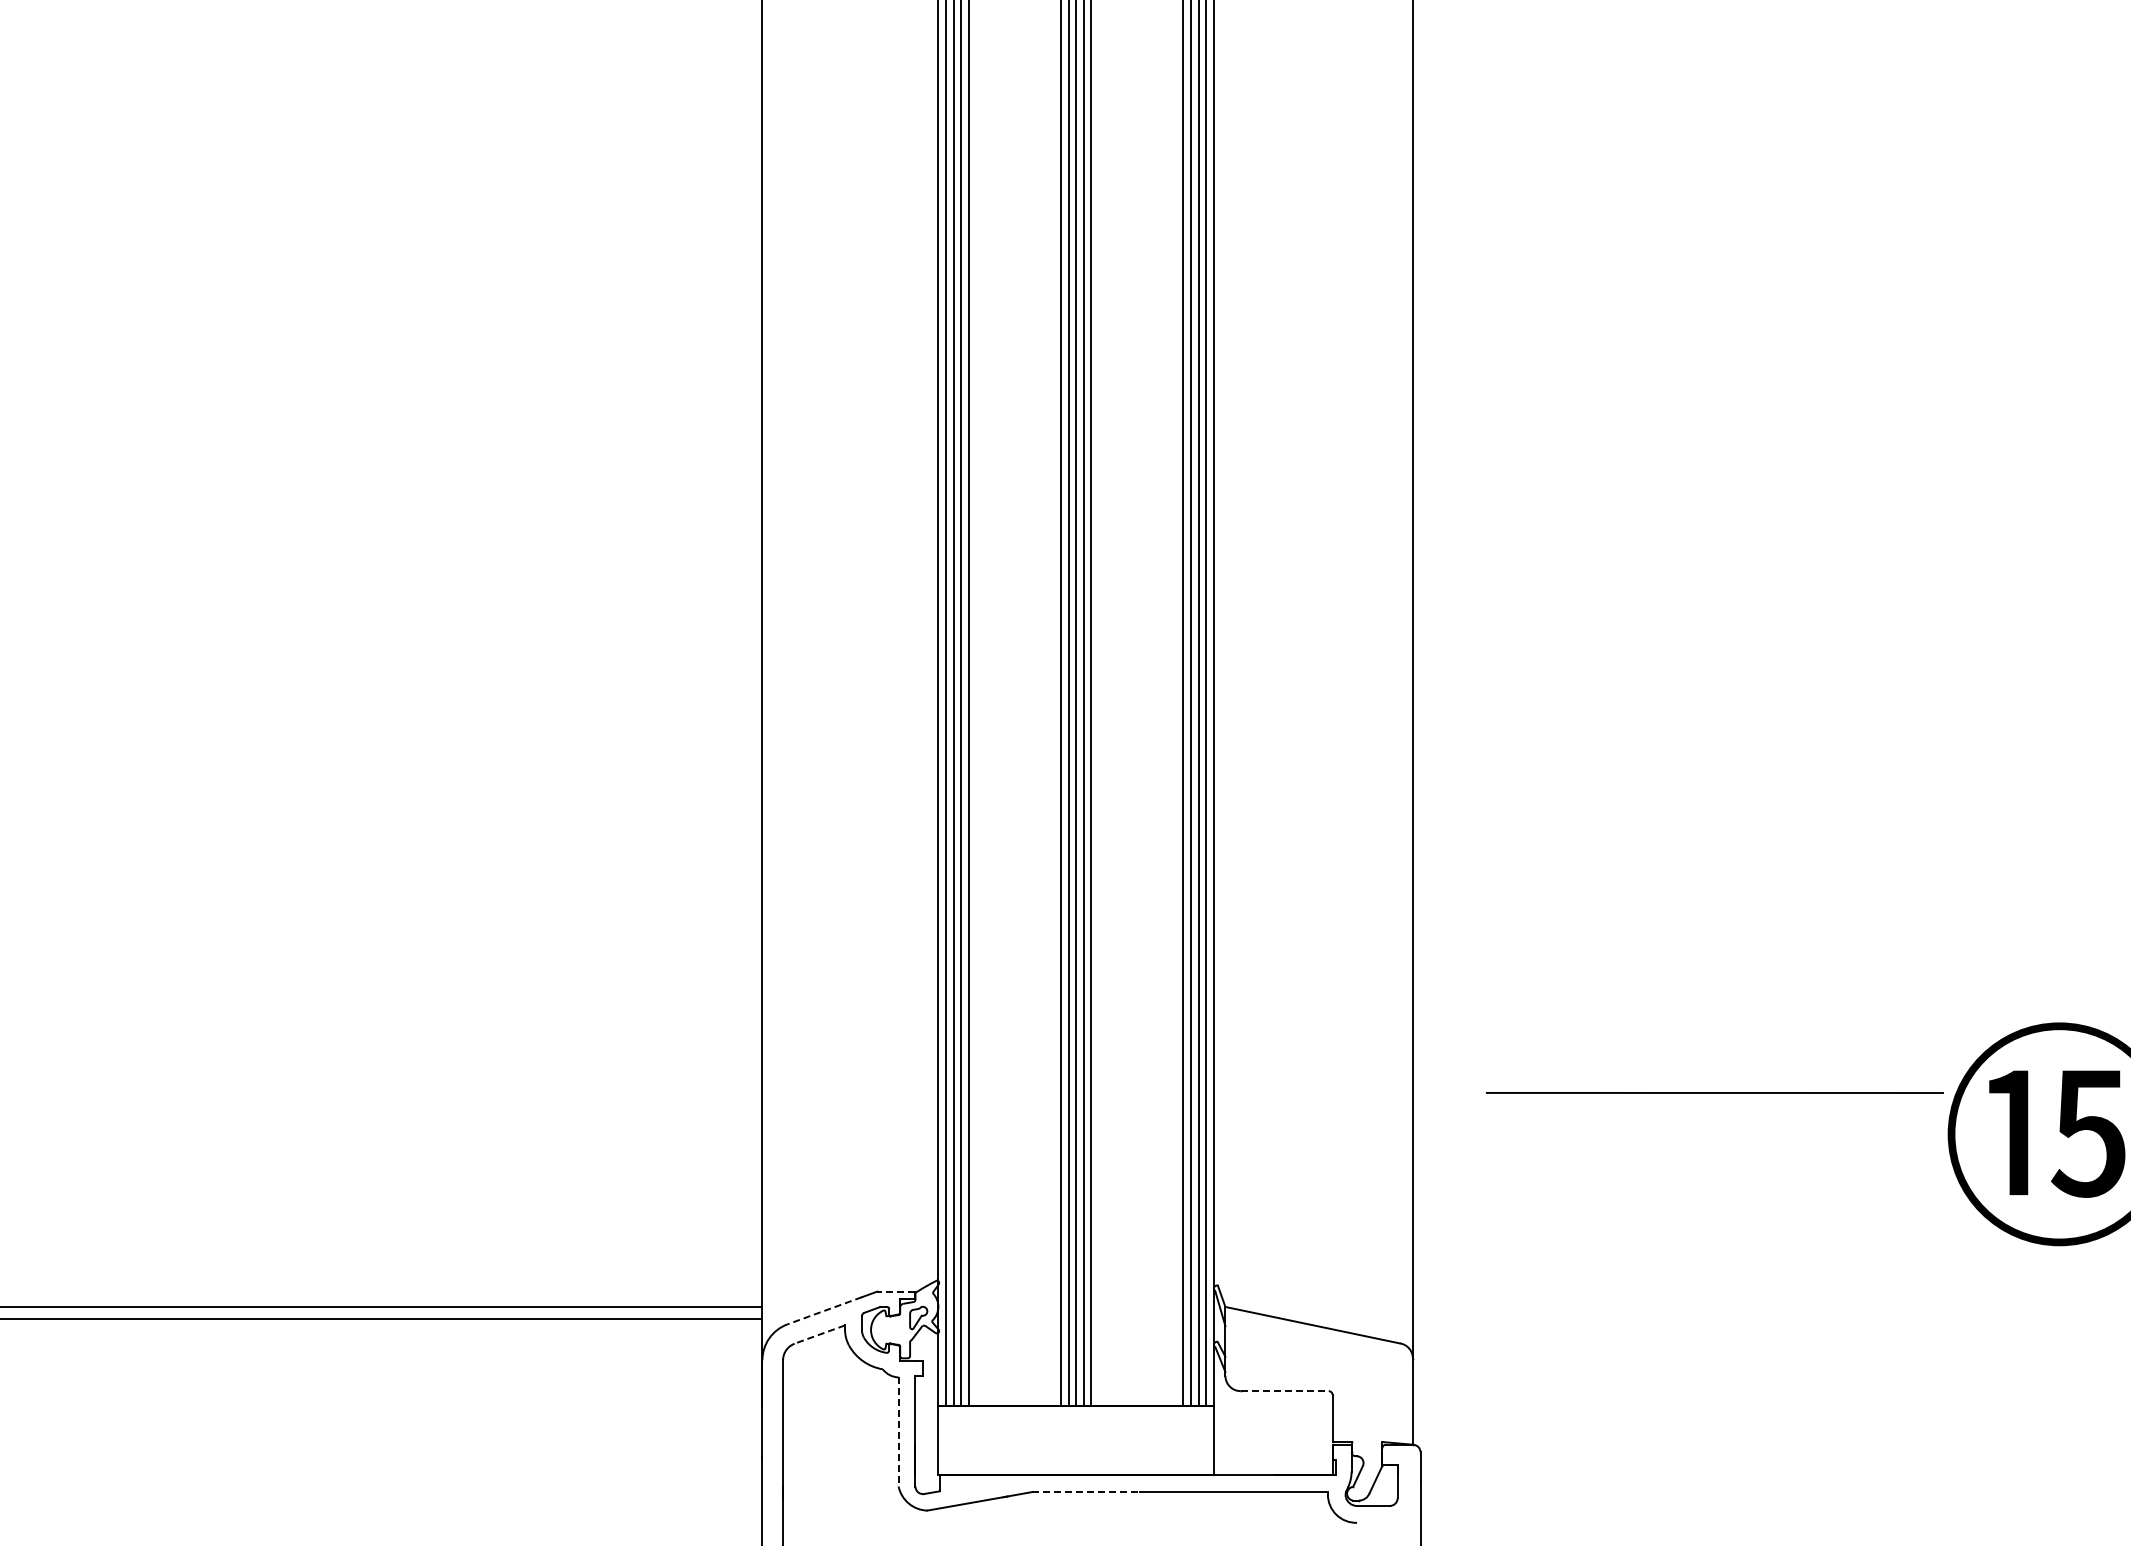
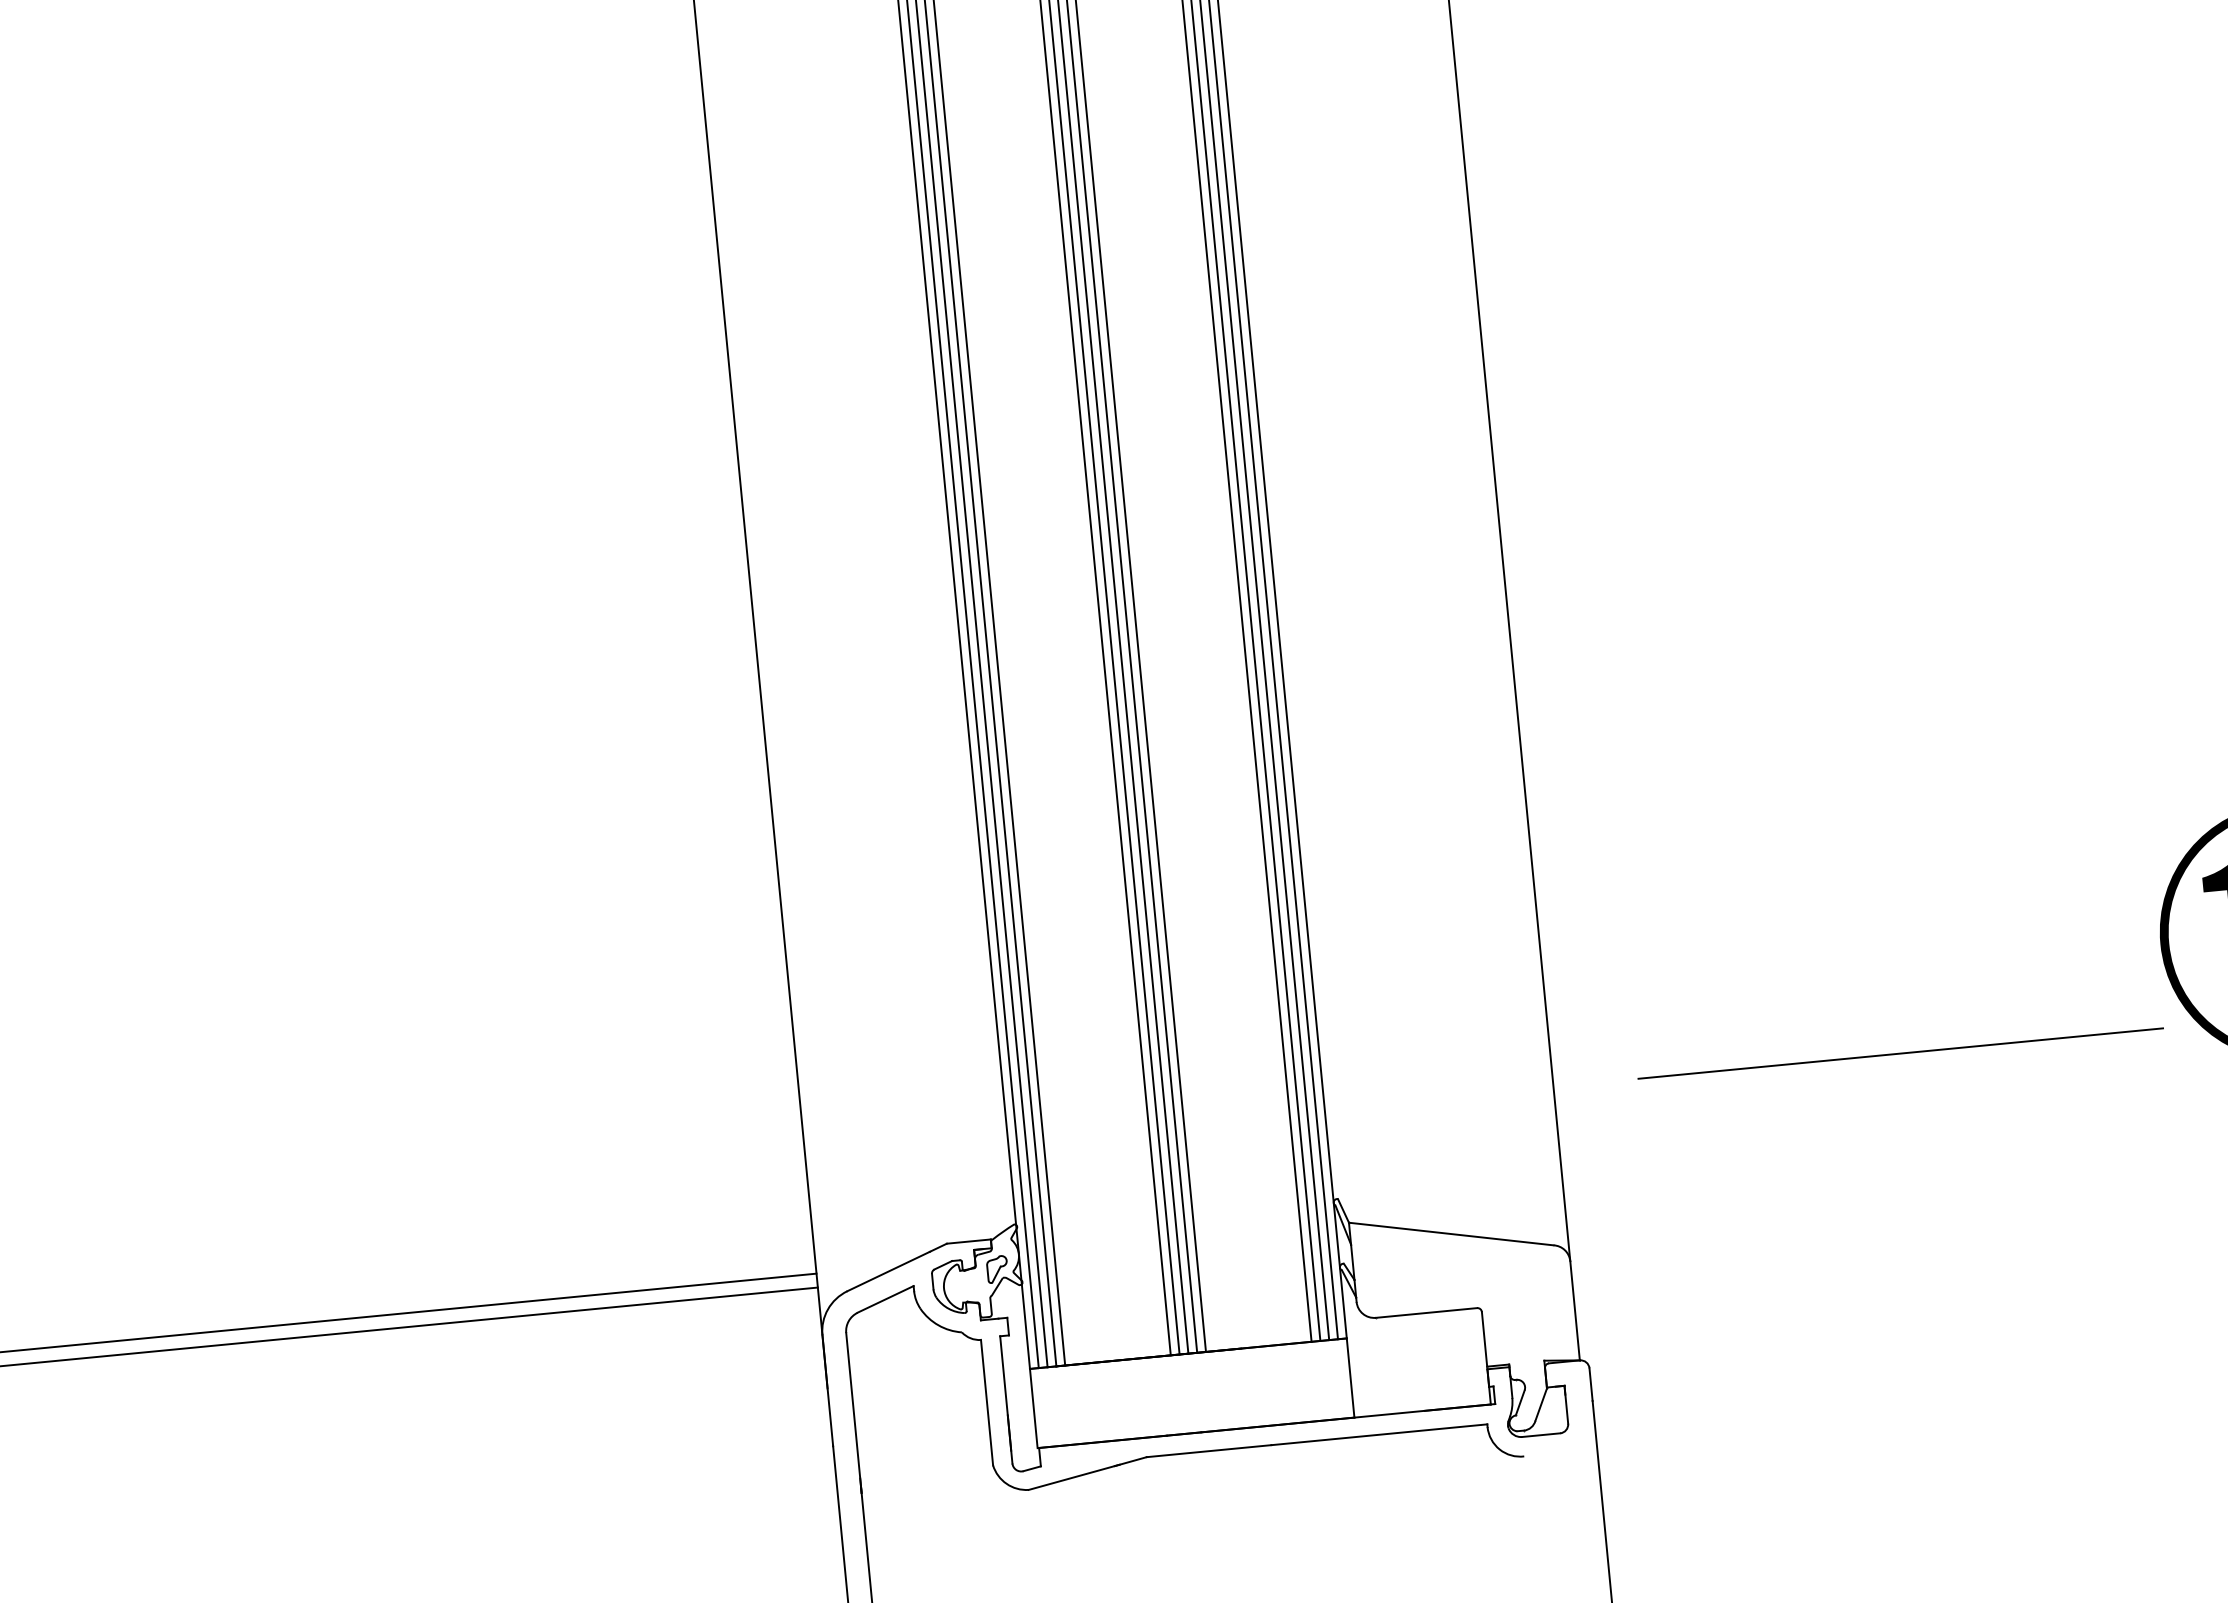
line: (1714, 1092) -> (1900, 1053), moved
line: (895, 1291) -> (967, 1241), dashed -> solid
line: (824, 1310) -> (888, 1271), dashed -> solid
line: (819, 1334) -> (885, 1299), dashed -> solid
line: (1285, 1391) -> (1427, 1313), dashed -> solid
line: (898, 1431) -> (986, 1402), dashed -> solid
line: (1086, 1492) -> (1209, 1451), dashed -> solid

